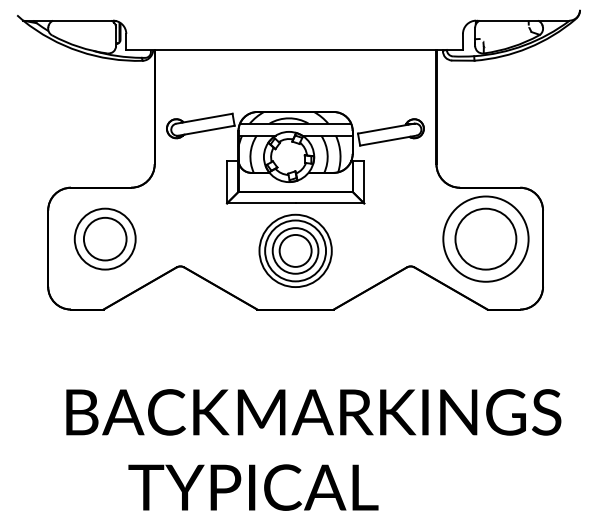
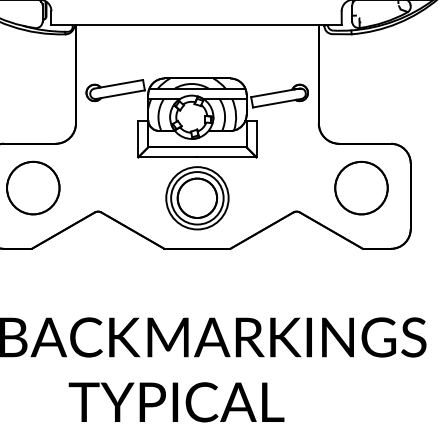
circle: (104, 238) -> (32, 187), size x1.43
circle: (485, 238) -> (361, 187), size x0.71
circle: (295, 250) -> (197, 197), size x1.43
text: (253, 487) -> (176, 402), moved

